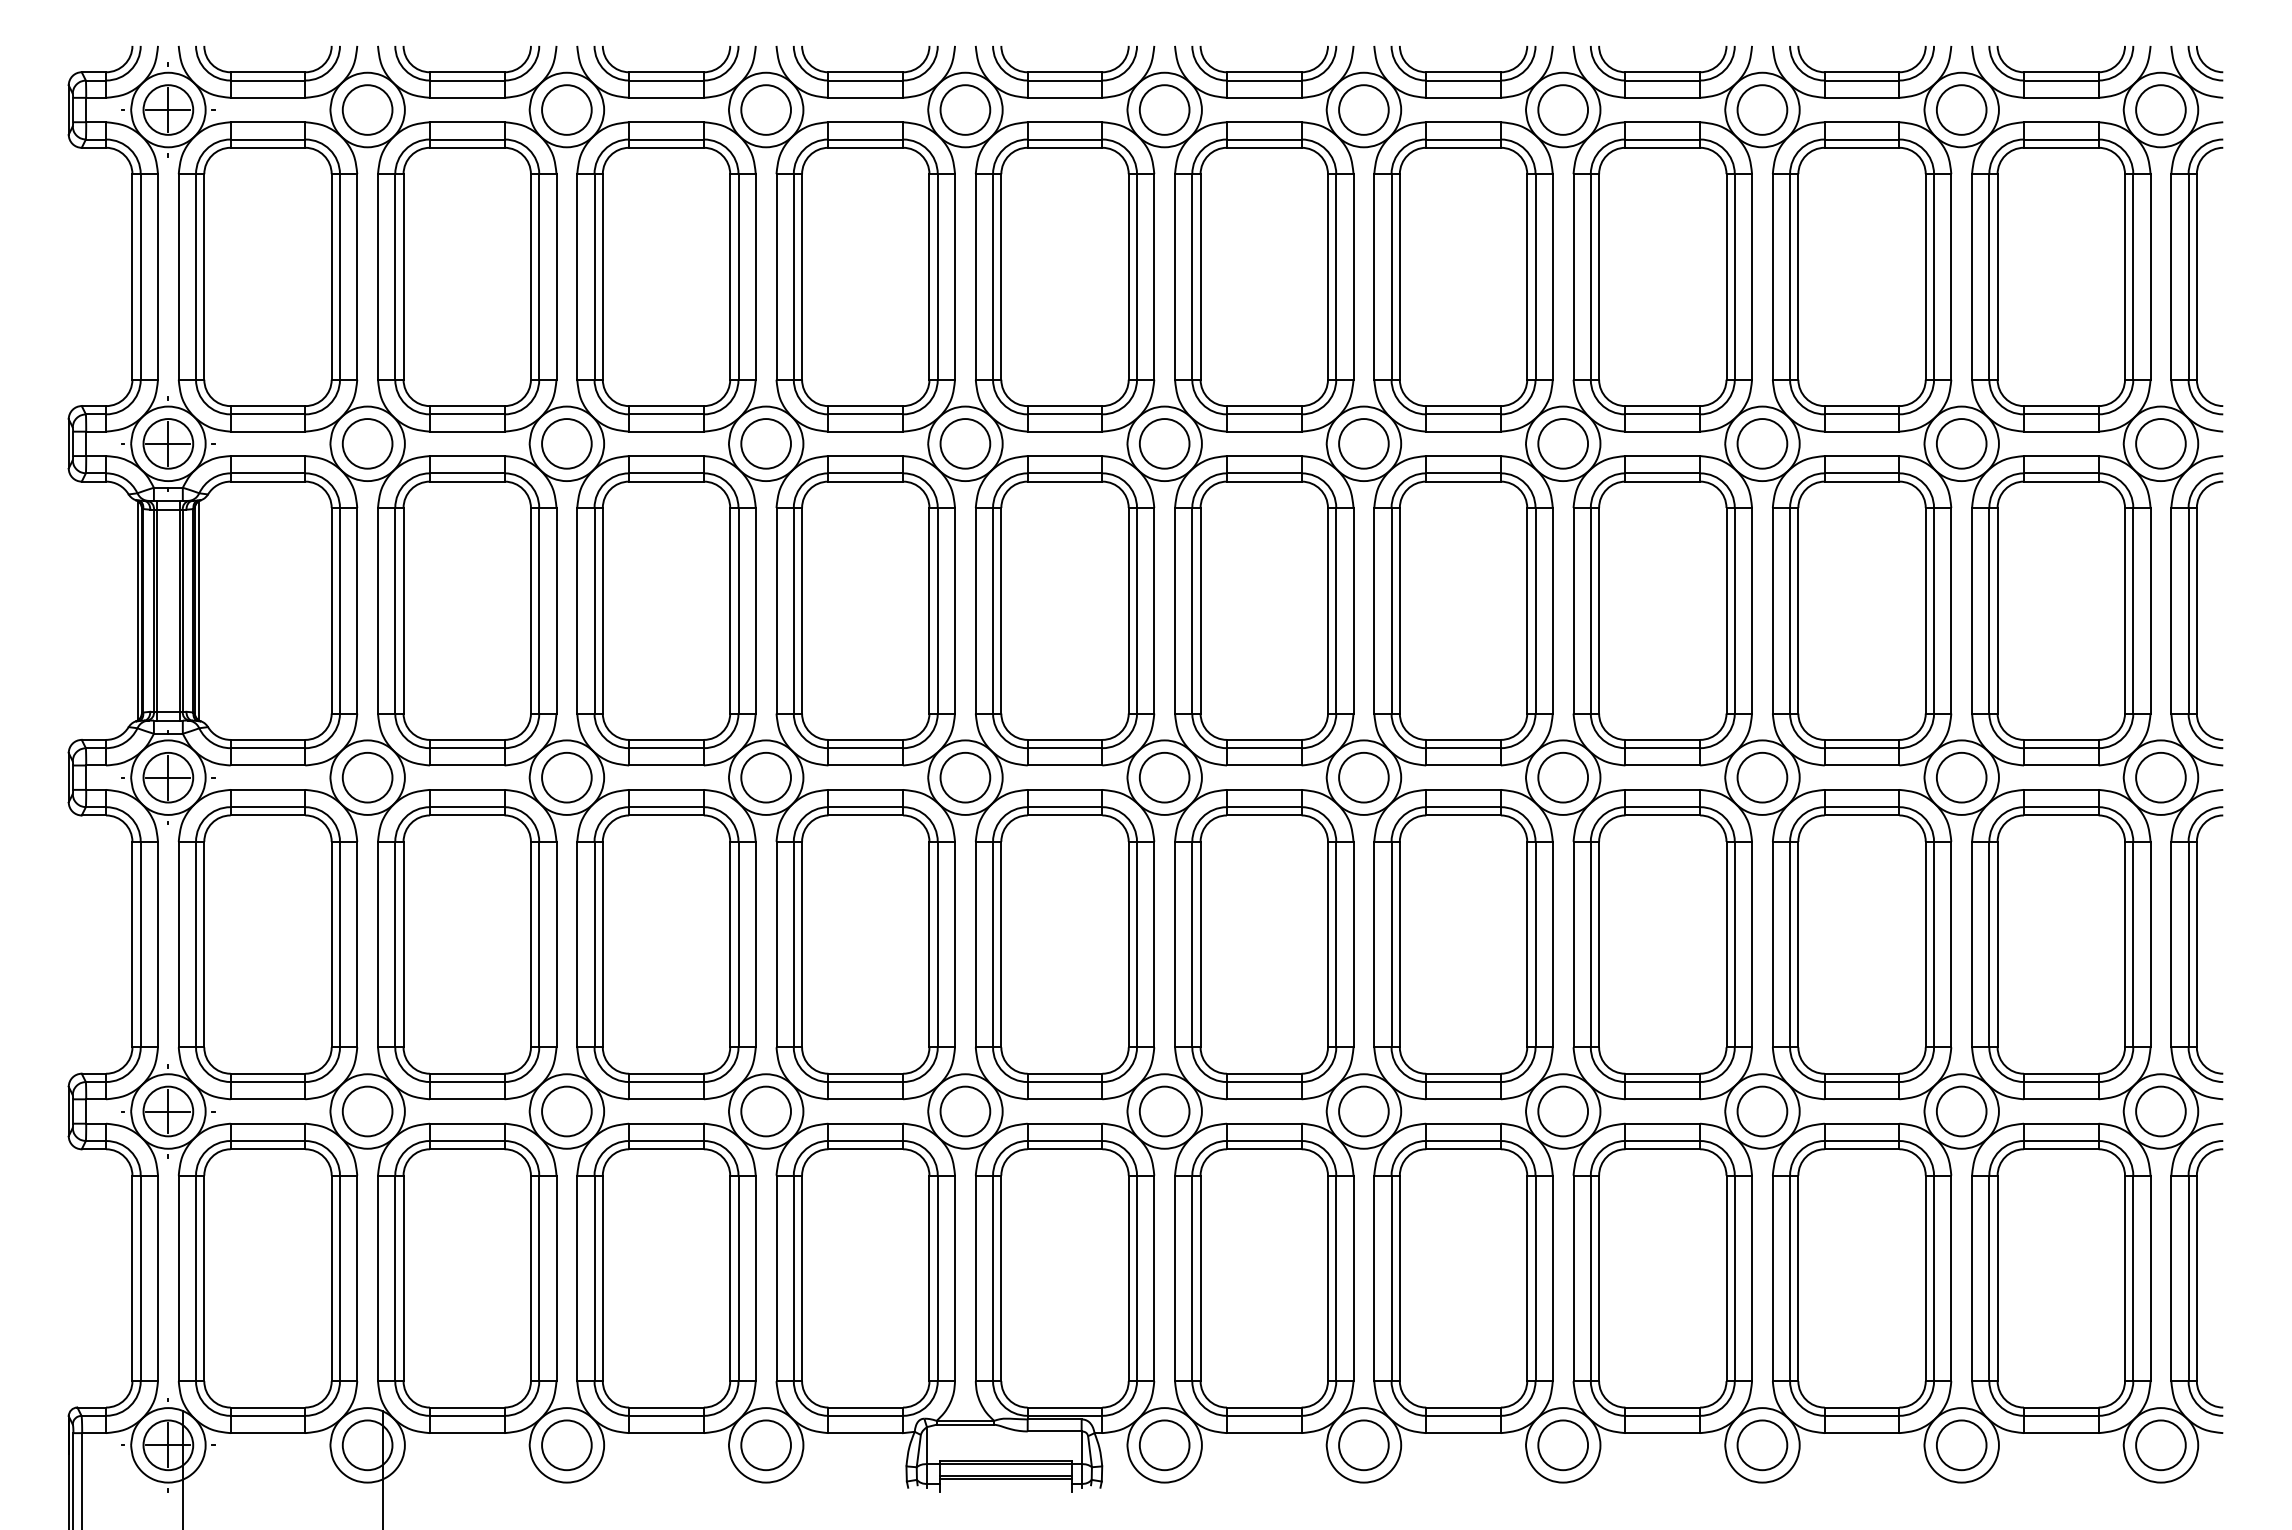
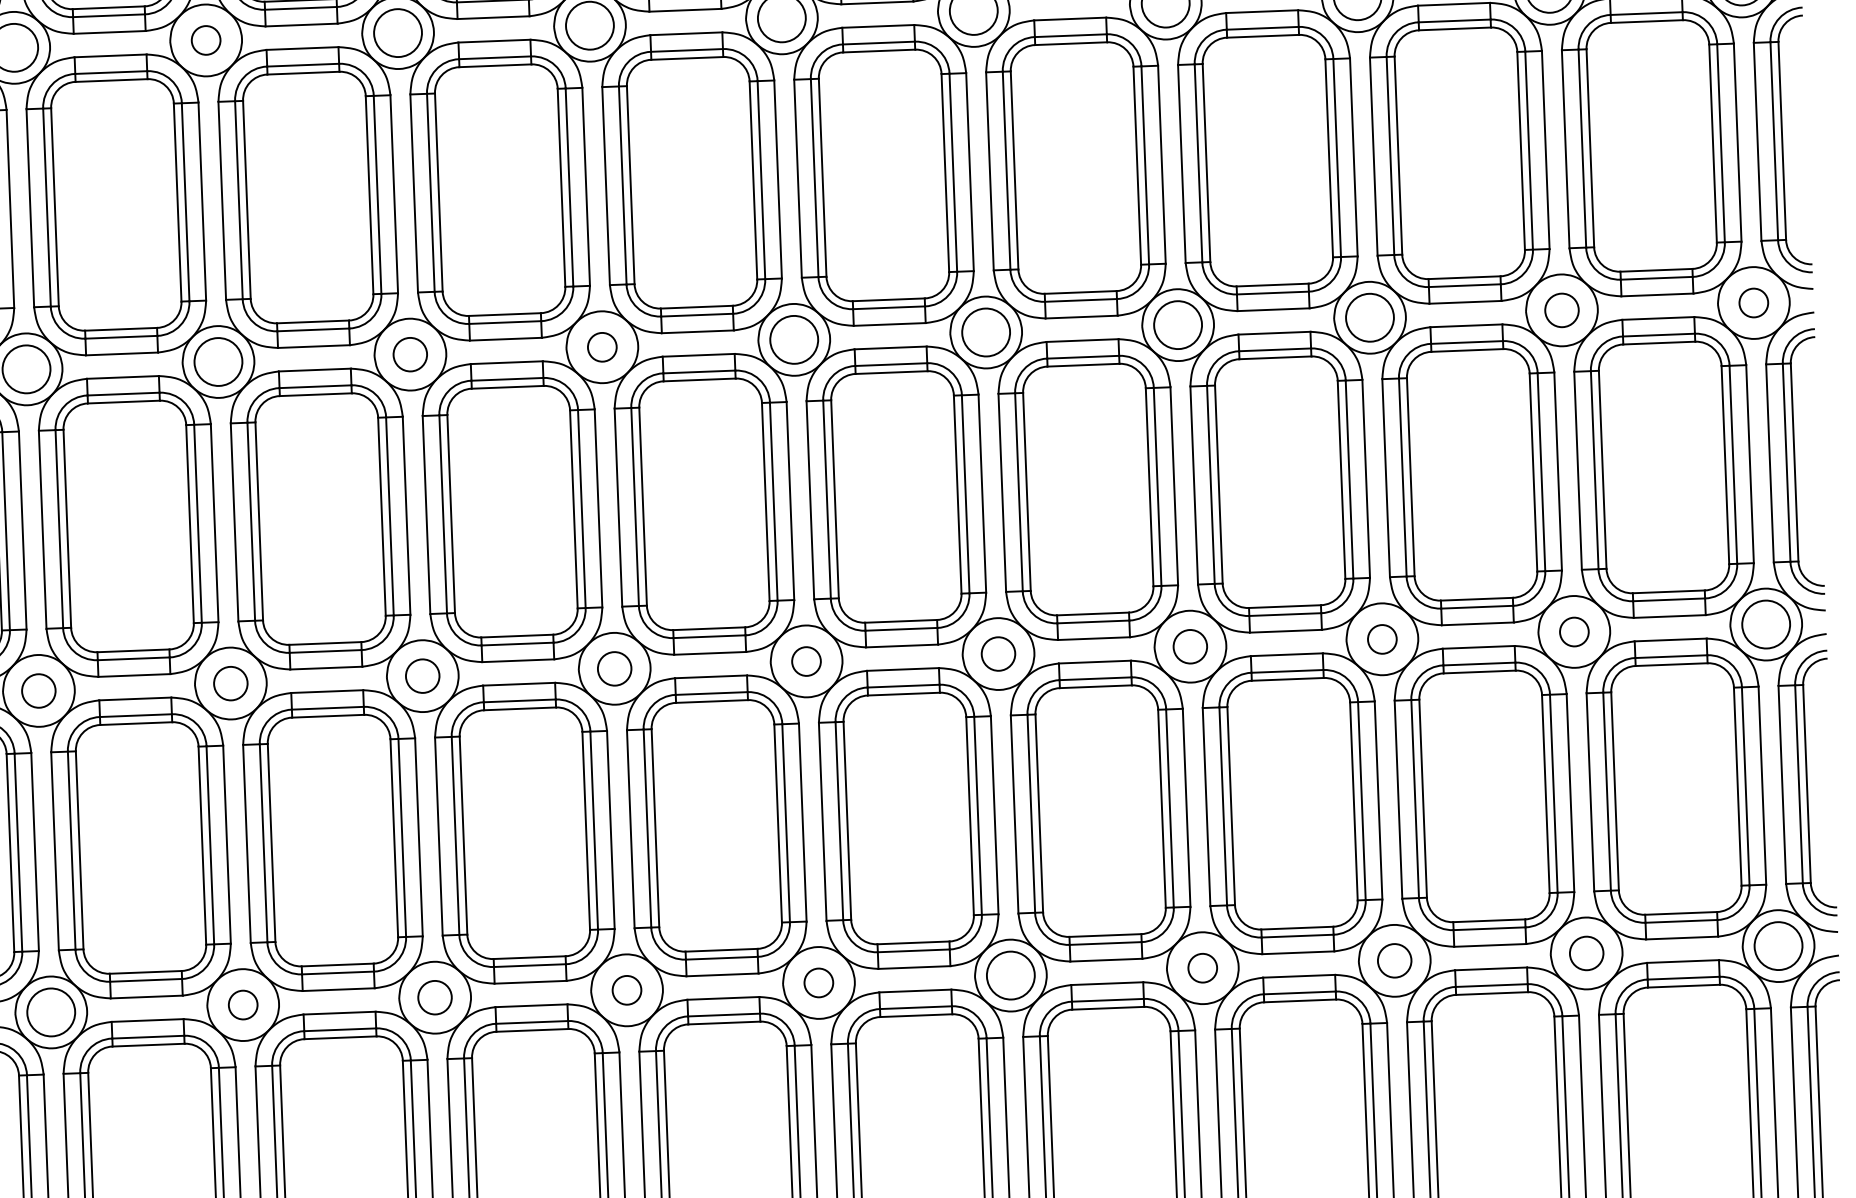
circle: (566, 109) -> (205, 39), size x0.6
circle: (765, 443) -> (409, 354), size x0.7
circle: (965, 443) -> (602, 346), size x0.6
circle: (1961, 443) -> (1561, 310), size x0.7
circle: (2160, 443) -> (1753, 302), size x0.6
circle: (367, 777) -> (38, 690), size x0.7
circle: (566, 777) -> (230, 683), size x0.7
circle: (766, 777) -> (423, 675), size x0.7
circle: (965, 777) -> (614, 668), size x0.7
circle: (1164, 777) -> (806, 661), size x0.6
circle: (1363, 777) -> (998, 653), size x0.7
circle: (1562, 777) -> (1189, 646), size x0.7
circle: (1762, 777) -> (1382, 639), size x0.6
circle: (1961, 777) -> (1574, 631), size x0.6
circle: (566, 1111) -> (242, 1005), size x0.6
circle: (765, 1111) -> (434, 997), size x0.7
circle: (965, 1111) -> (627, 990), size x0.6
circle: (1164, 1111) -> (818, 982), size x0.6
circle: (1563, 1111) -> (1203, 968), size x0.6
circle: (1762, 1111) -> (1394, 960), size x0.7
circle: (1961, 1111) -> (1586, 953), size x0.7

